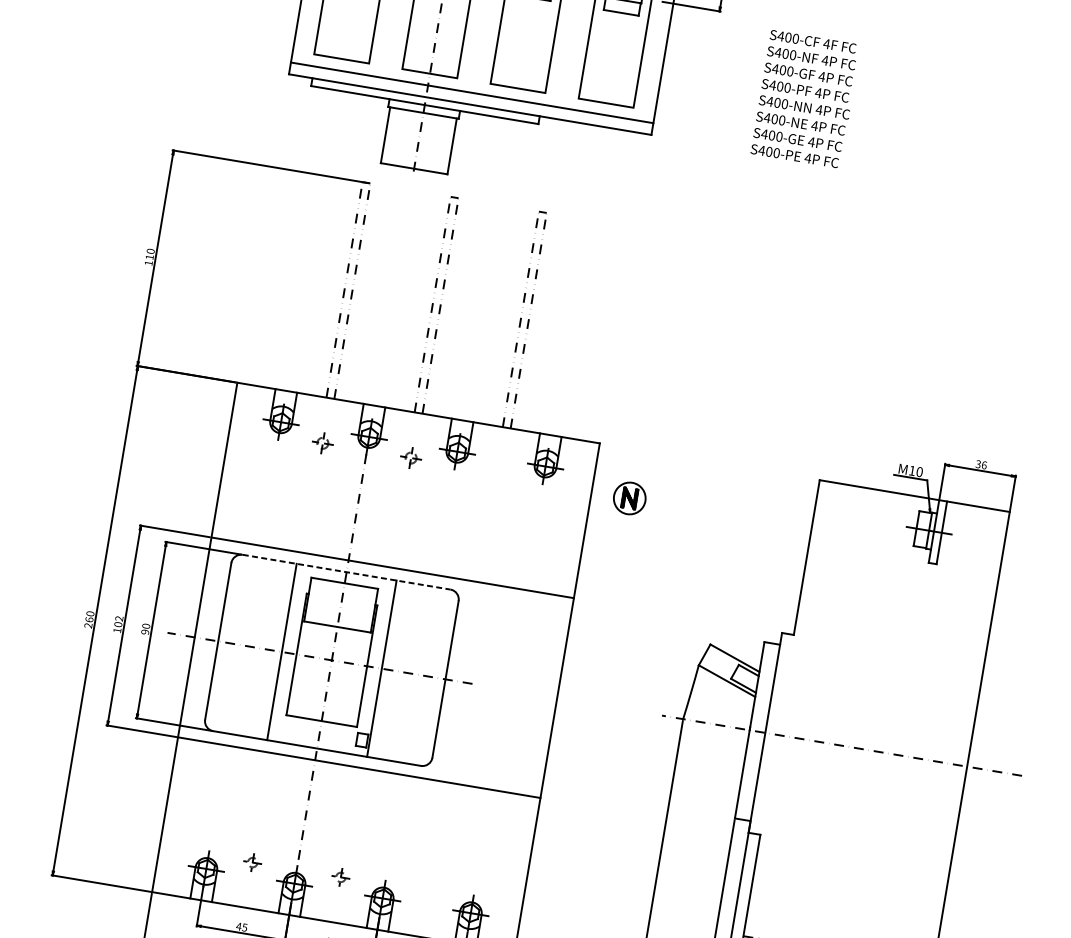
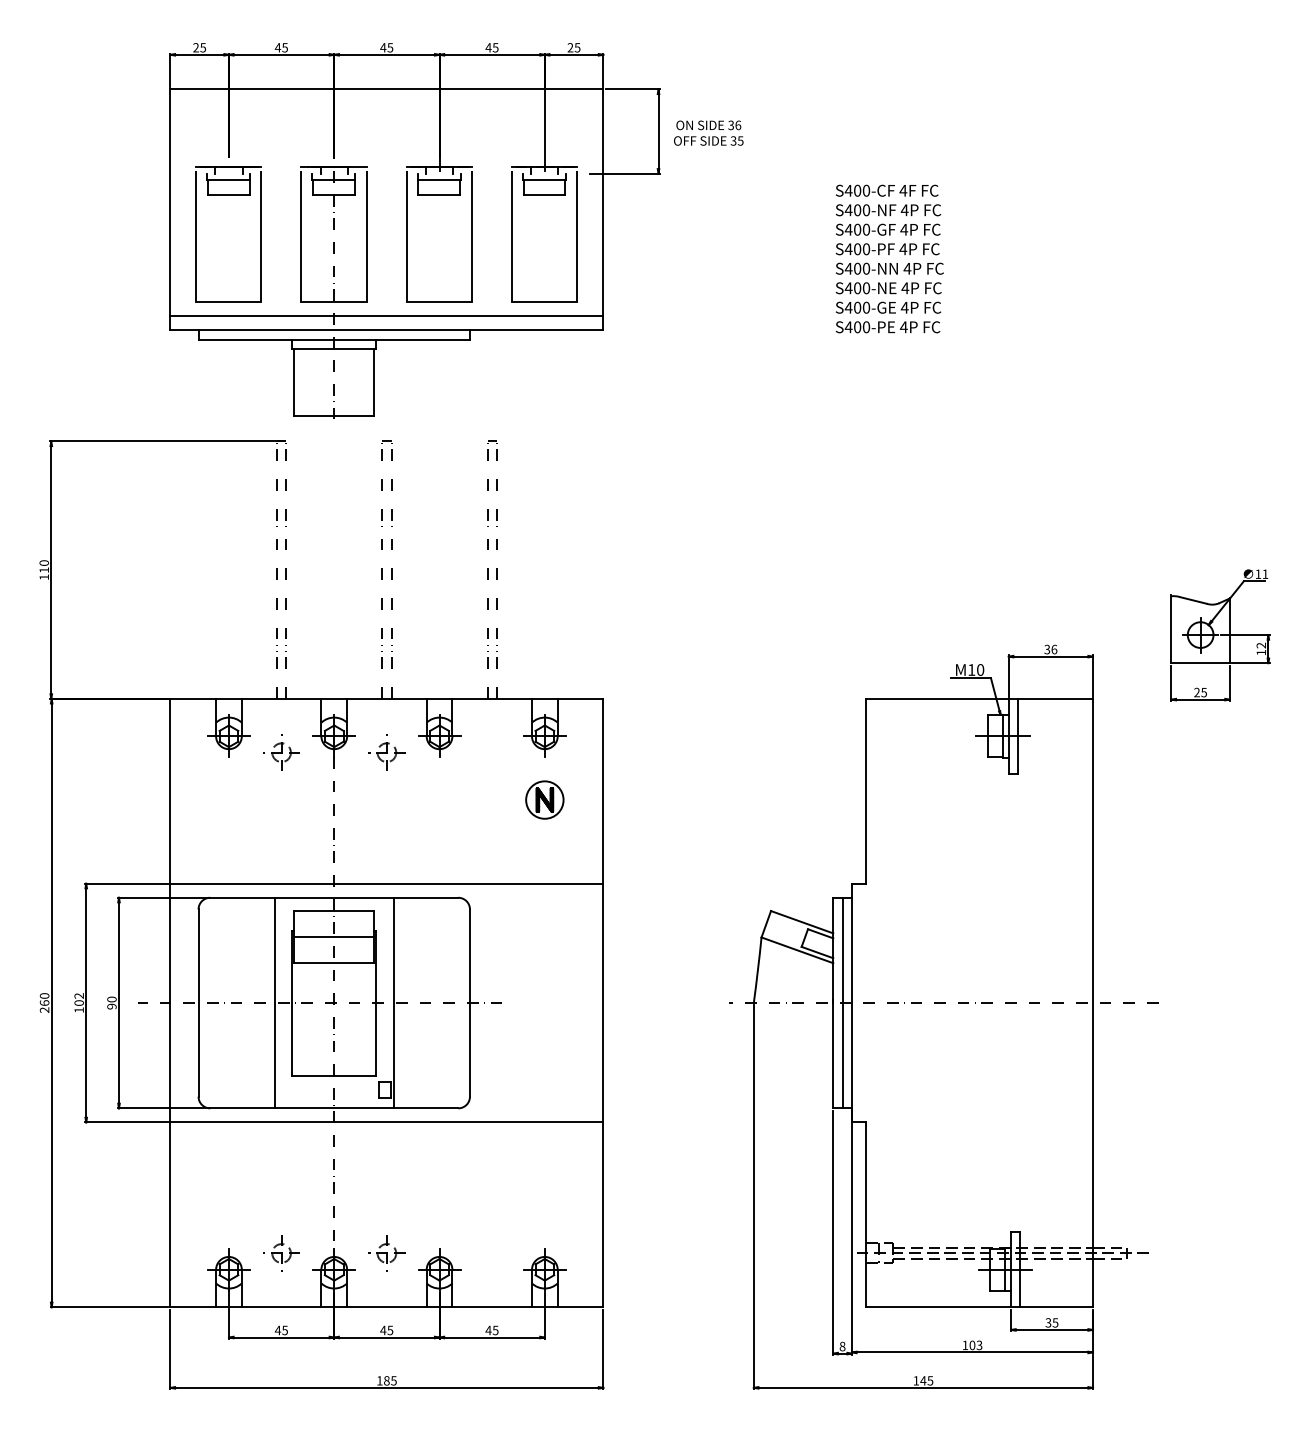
text: (805, 98) -> (889, 258), moved
part: (322, 443) -> (281, 752), size x1.43
part: (410, 457) -> (386, 752), size x1.43
part: (629, 497) -> (544, 799), moved
line: (346, 572) -> (334, 897), dashed -> solid
line: (341, 605) -> (334, 937), added
line: (757, 731) -> (842, 1002), added
part: (252, 862) -> (281, 1253), size x1.67
part: (340, 877) -> (386, 1253), size x1.67

